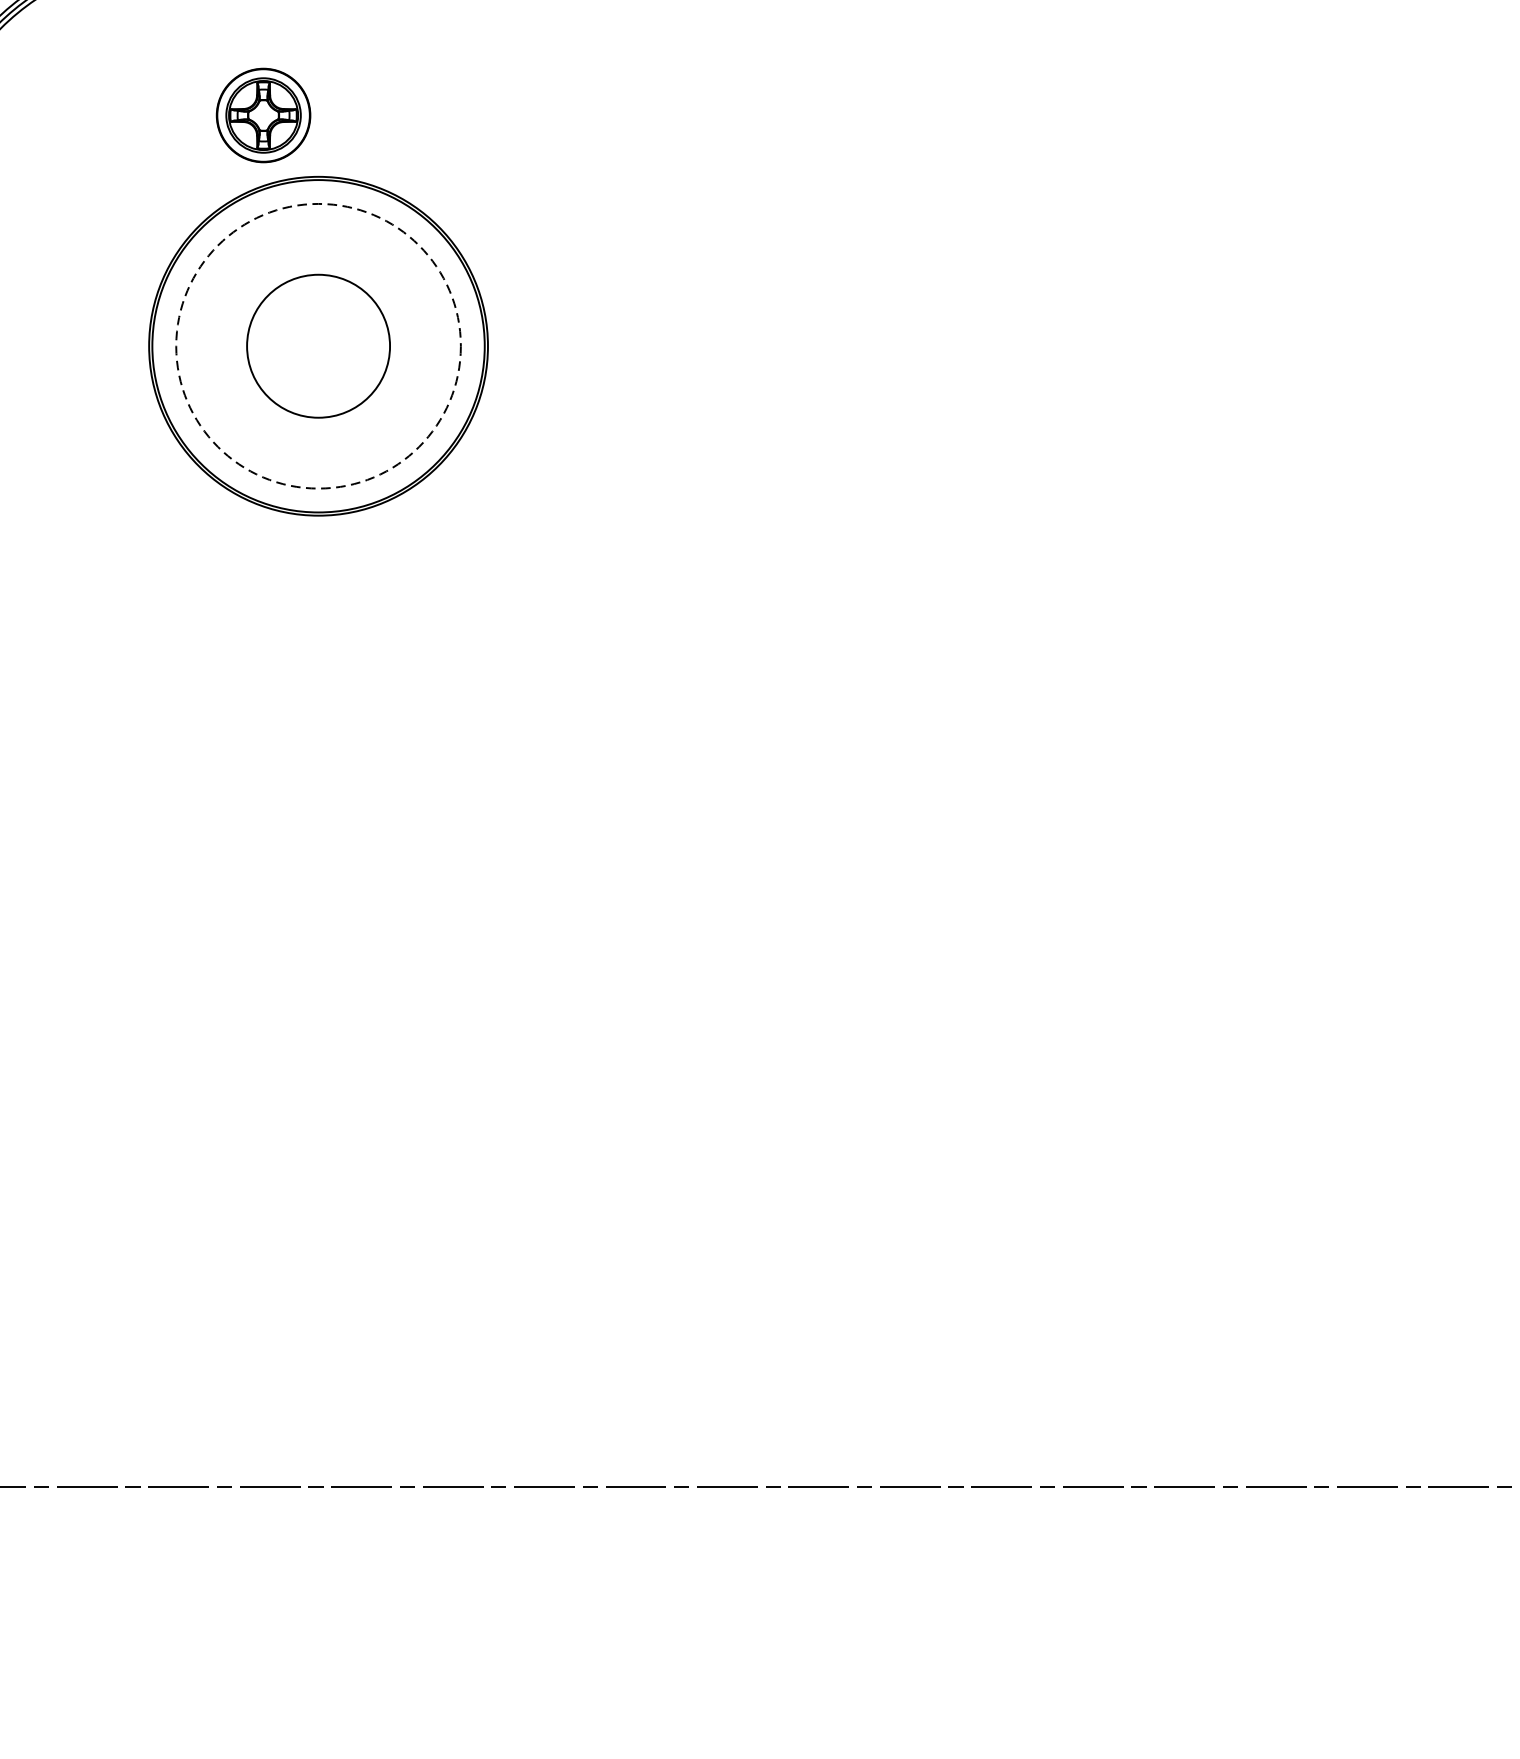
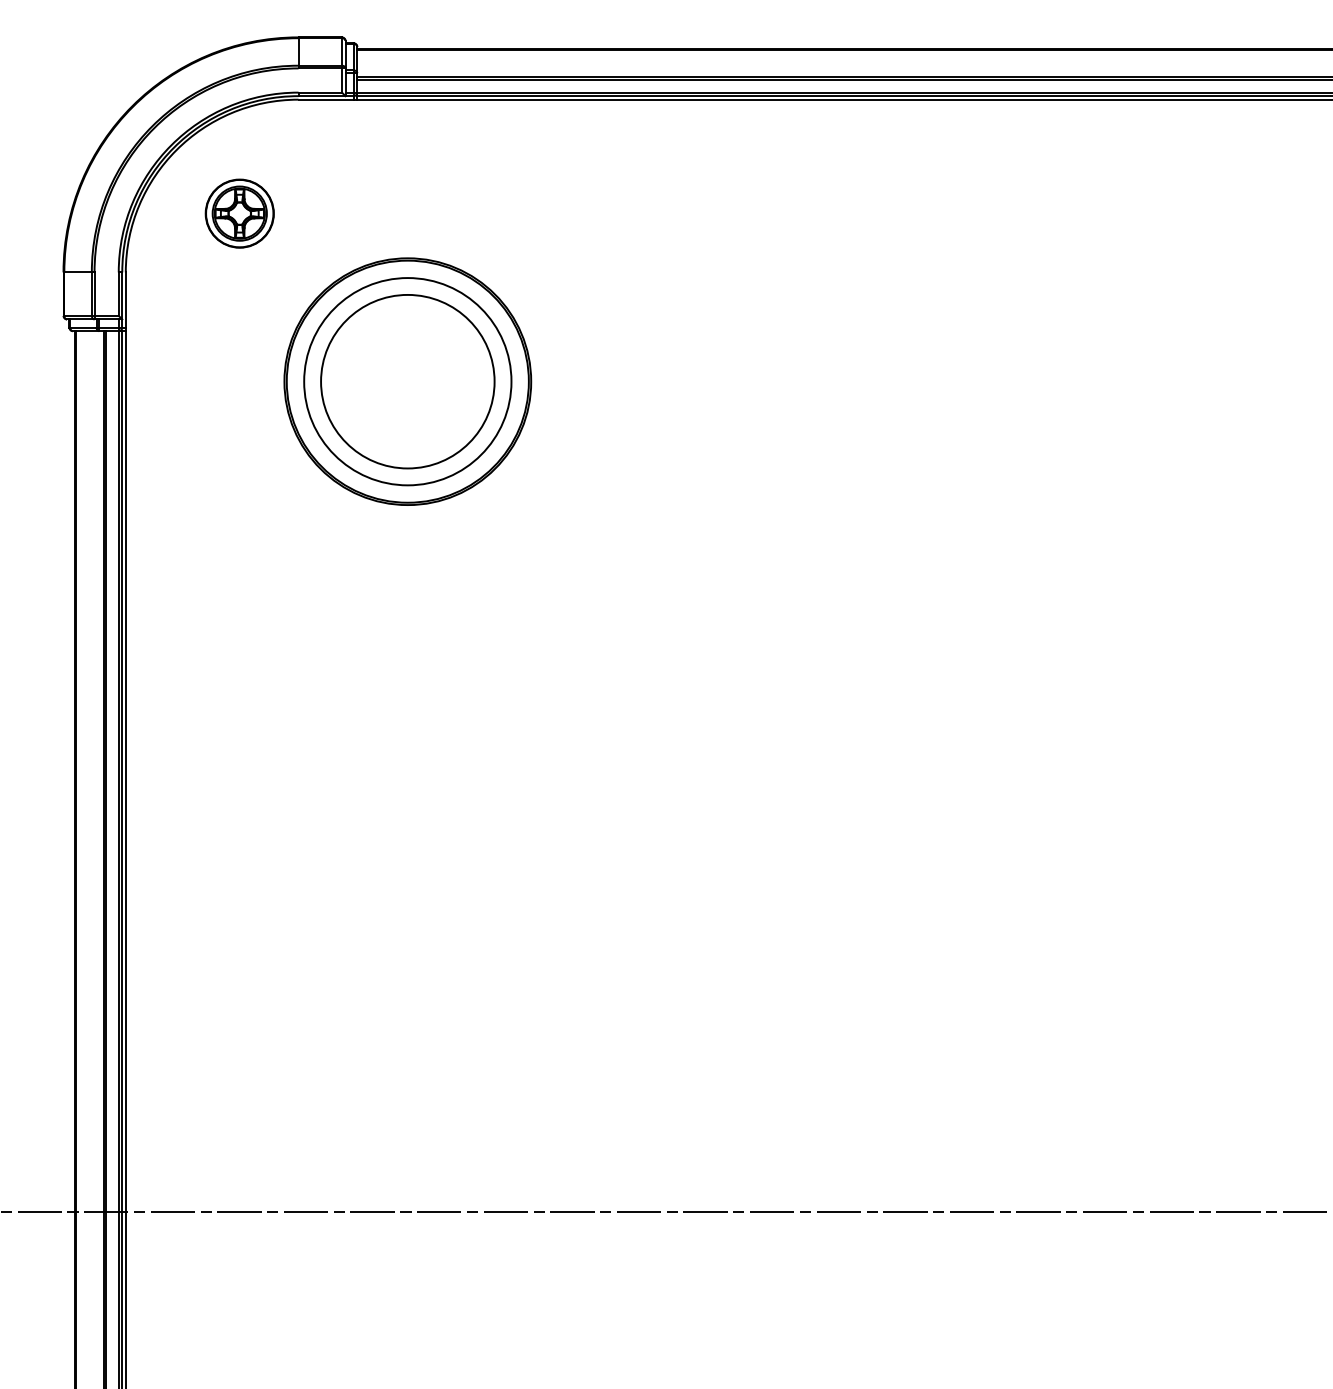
part: (263, 115) -> (239, 213), moved
circle: (318, 345) -> (407, 381), dashed -> solid
circle: (318, 345) -> (407, 381), size x1.67

